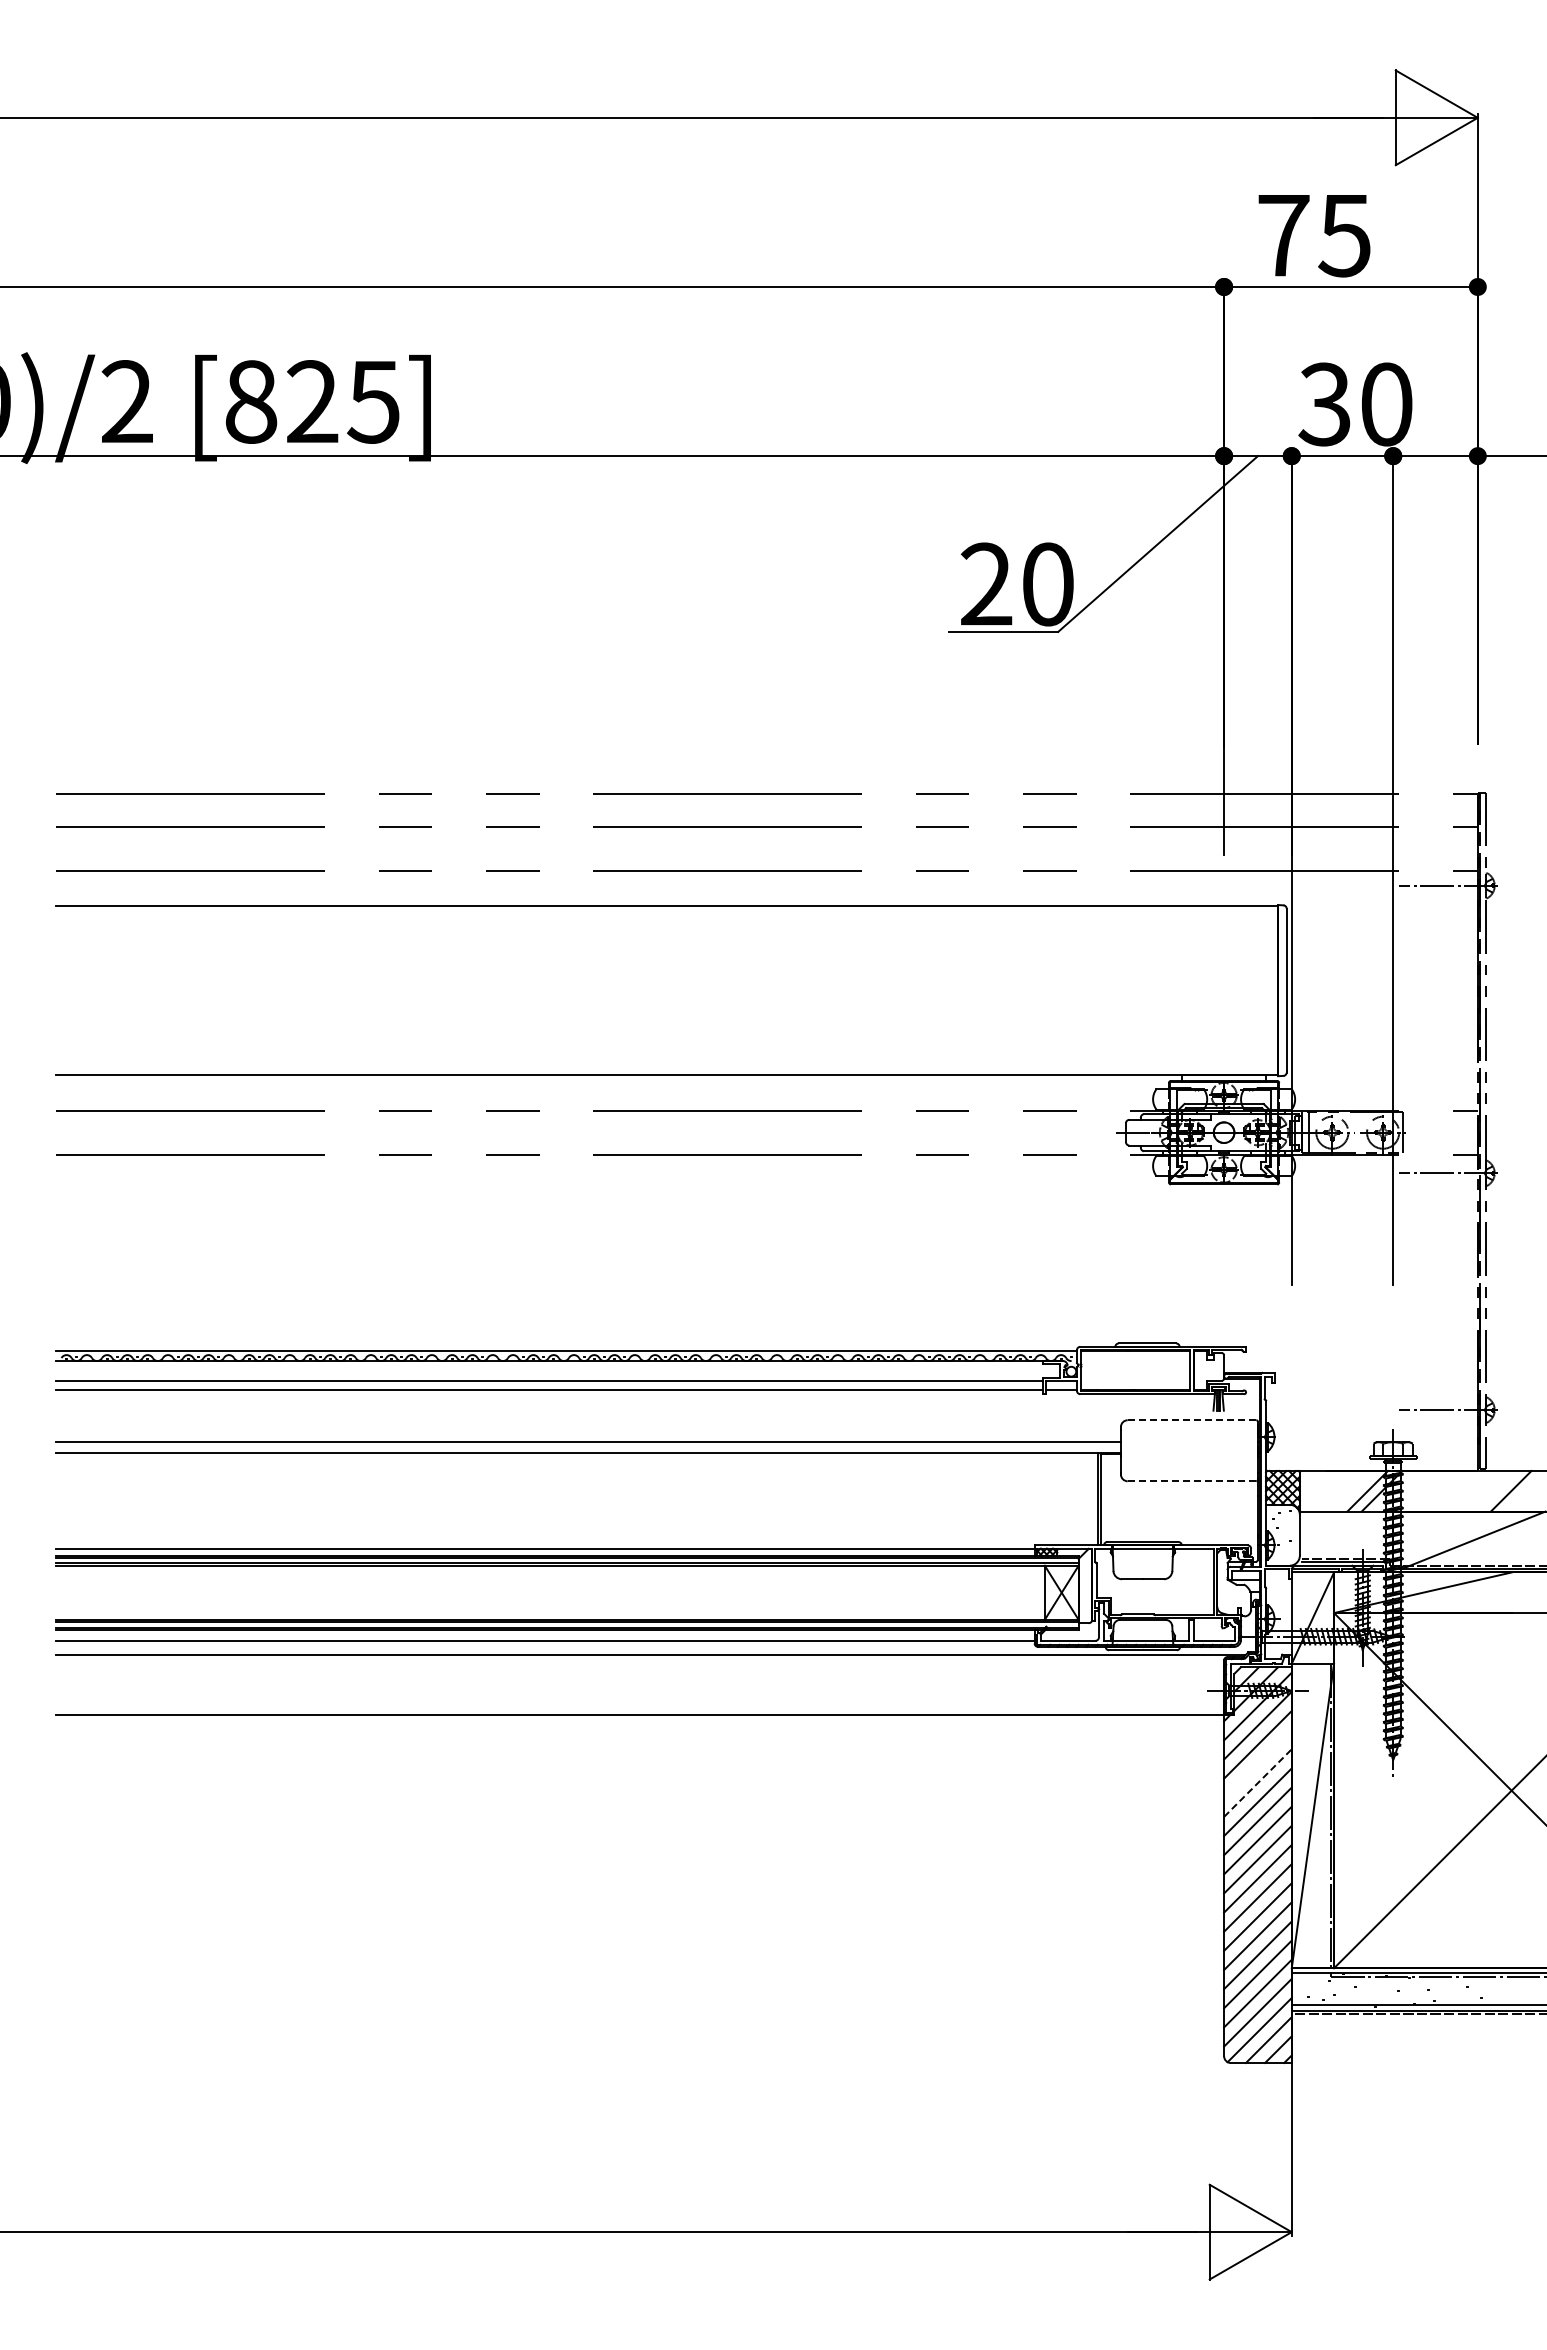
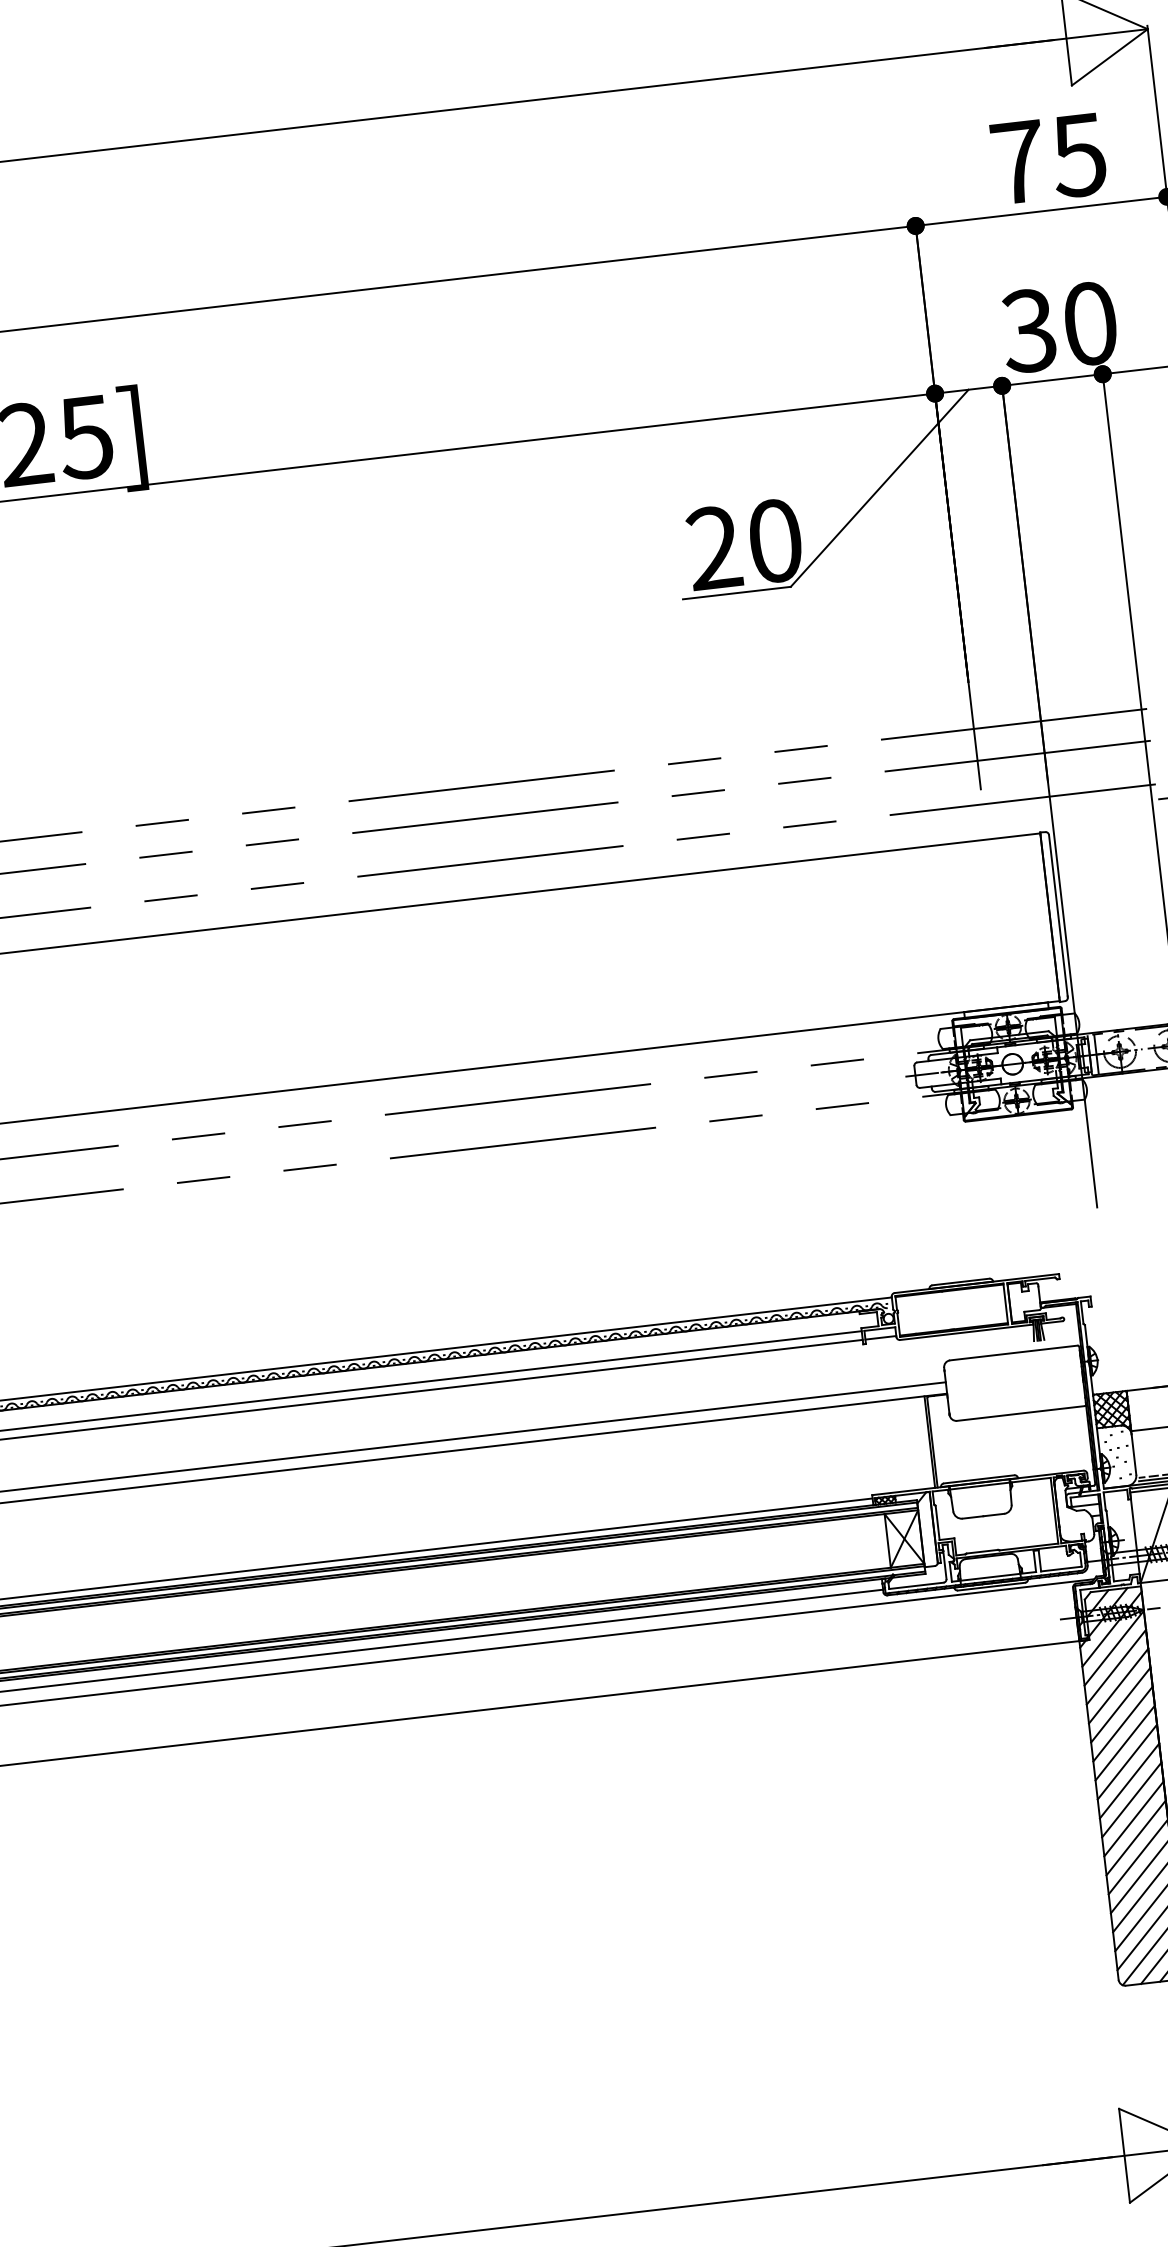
text: (1314, 236) -> (1049, 159), moved
line: (1191, 1420) -> (1013, 1353), dashed -> solid
line: (1192, 1481) -> (1021, 1413), dashed -> solid
line: (1257, 1763) -> (1118, 1685), added
line: (1257, 1783) -> (1120, 1705), dashed -> solid

